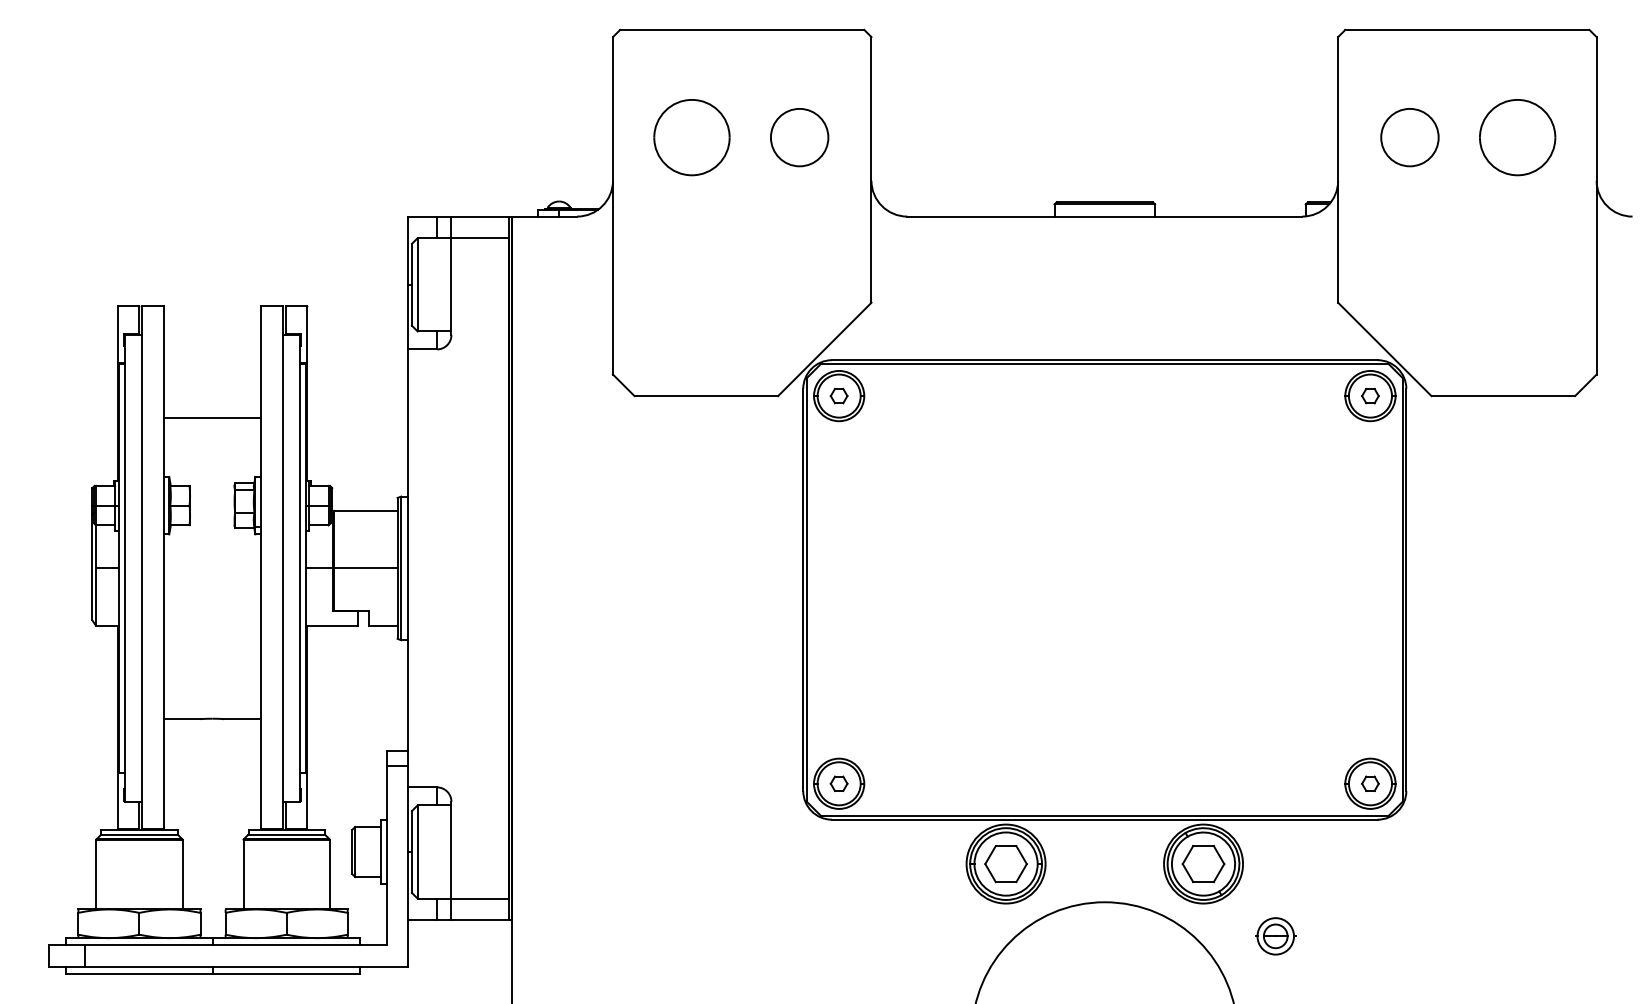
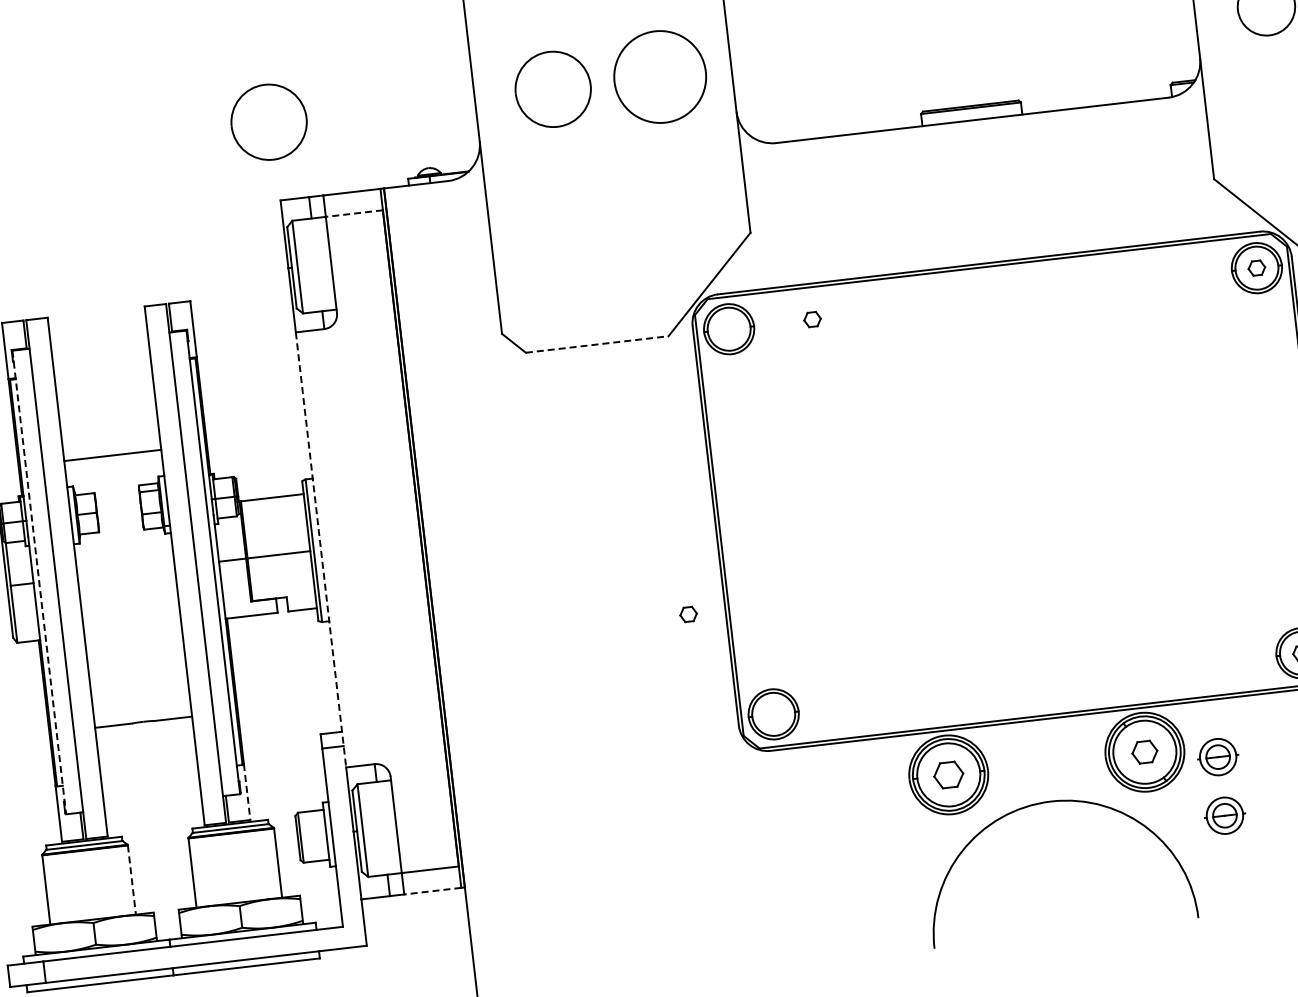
part: (405, 137) -> (268, 122), added
circle: (799, 137) -> (660, 76), size x1.6
line: (480, 238) -> (354, 213), solid -> dashed
part: (838, 395) -> (811, 319), moved
line: (706, 396) -> (597, 344), solid -> dashed
line: (212, 417) -> (112, 455), moved
line: (124, 568) -> (39, 582), solid -> dashed
line: (408, 568) -> (321, 550), solid -> dashed
part: (838, 783) -> (687, 614), moved
line: (307, 800) -> (247, 792), solid -> dashed
part: (1203, 863) -> (1144, 751), size x0.6
part: (1005, 864) -> (948, 775), size x0.7
line: (182, 874) -> (131, 879), solid -> dashed
part: (1275, 877) -> (1217, 757), added
line: (480, 920) -> (433, 891), solid -> dashed

